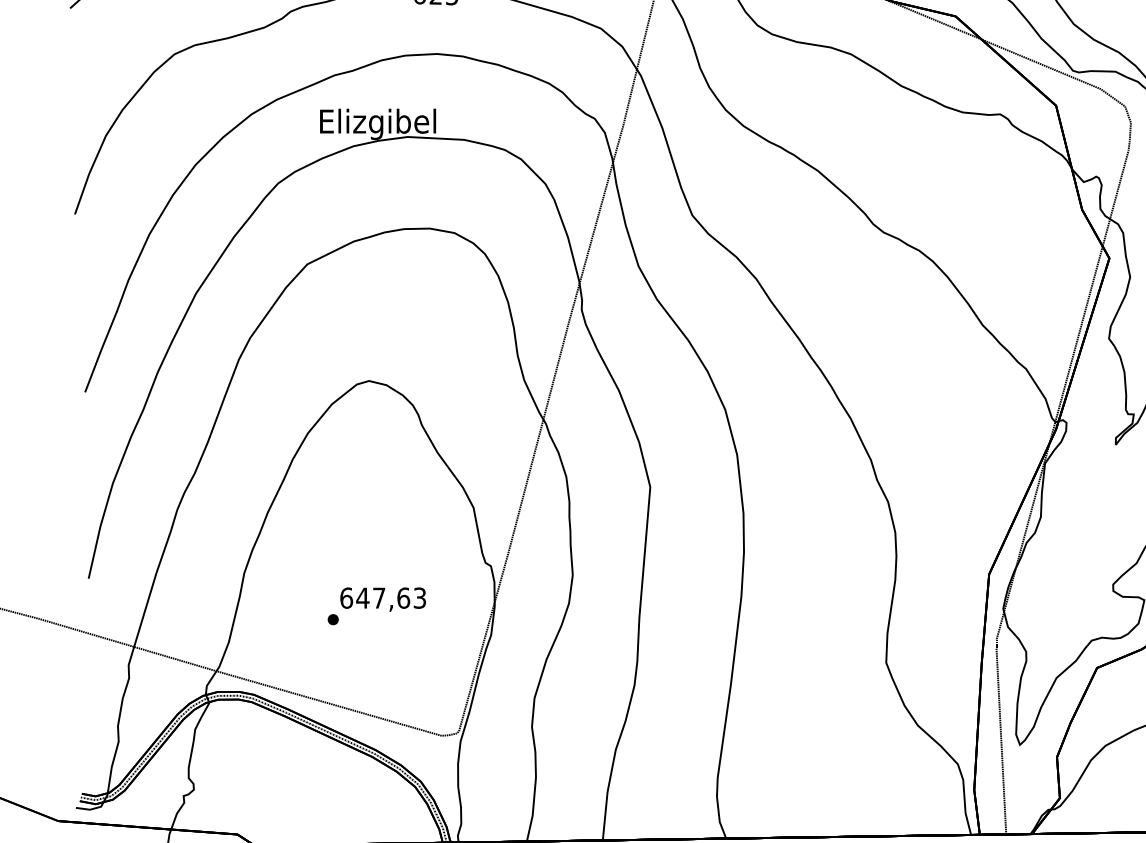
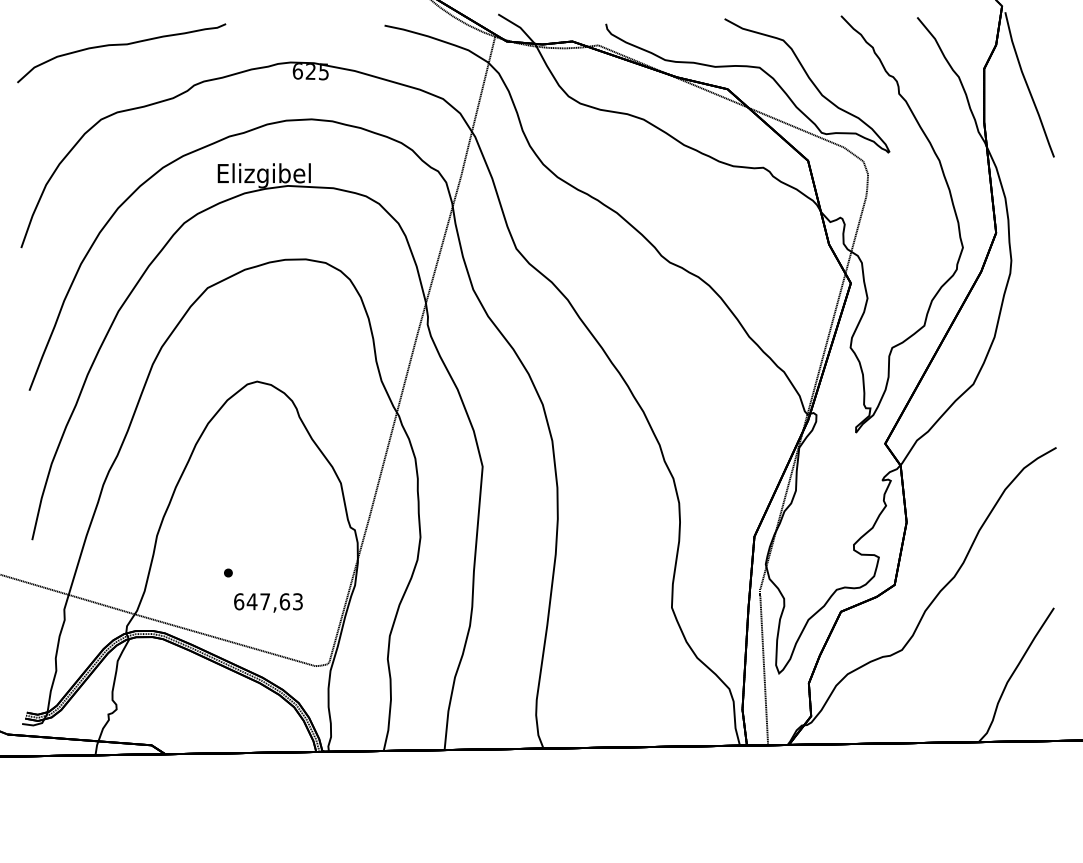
text: (383, 599) -> (268, 602), moved

